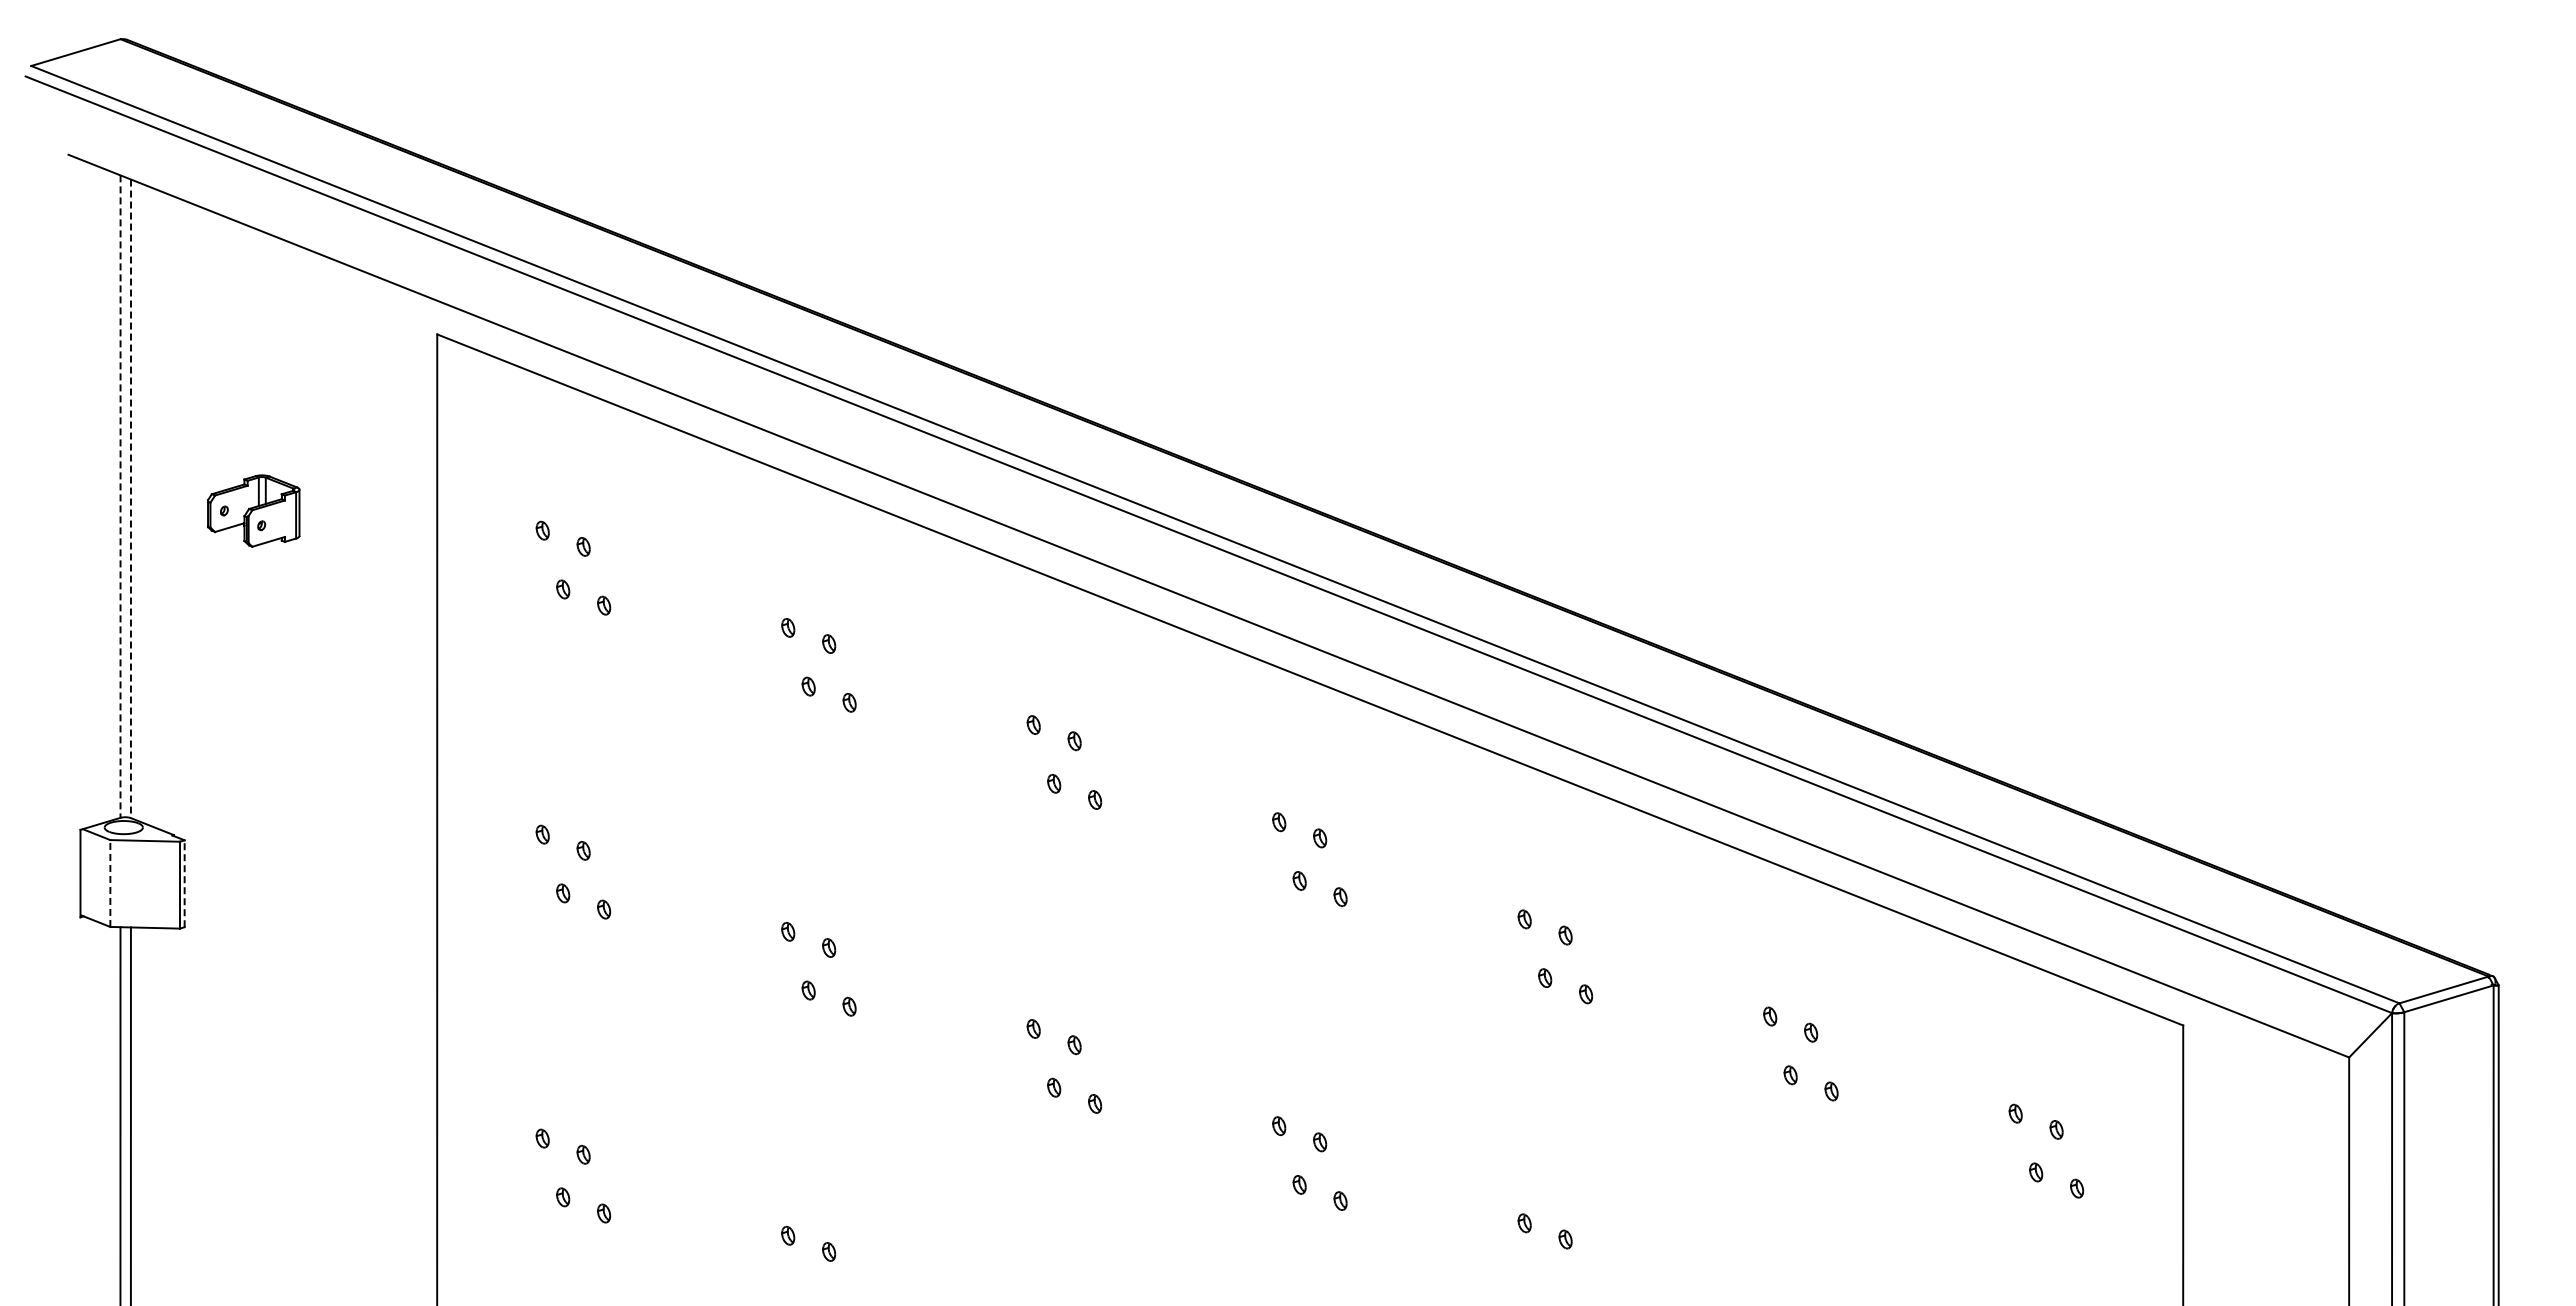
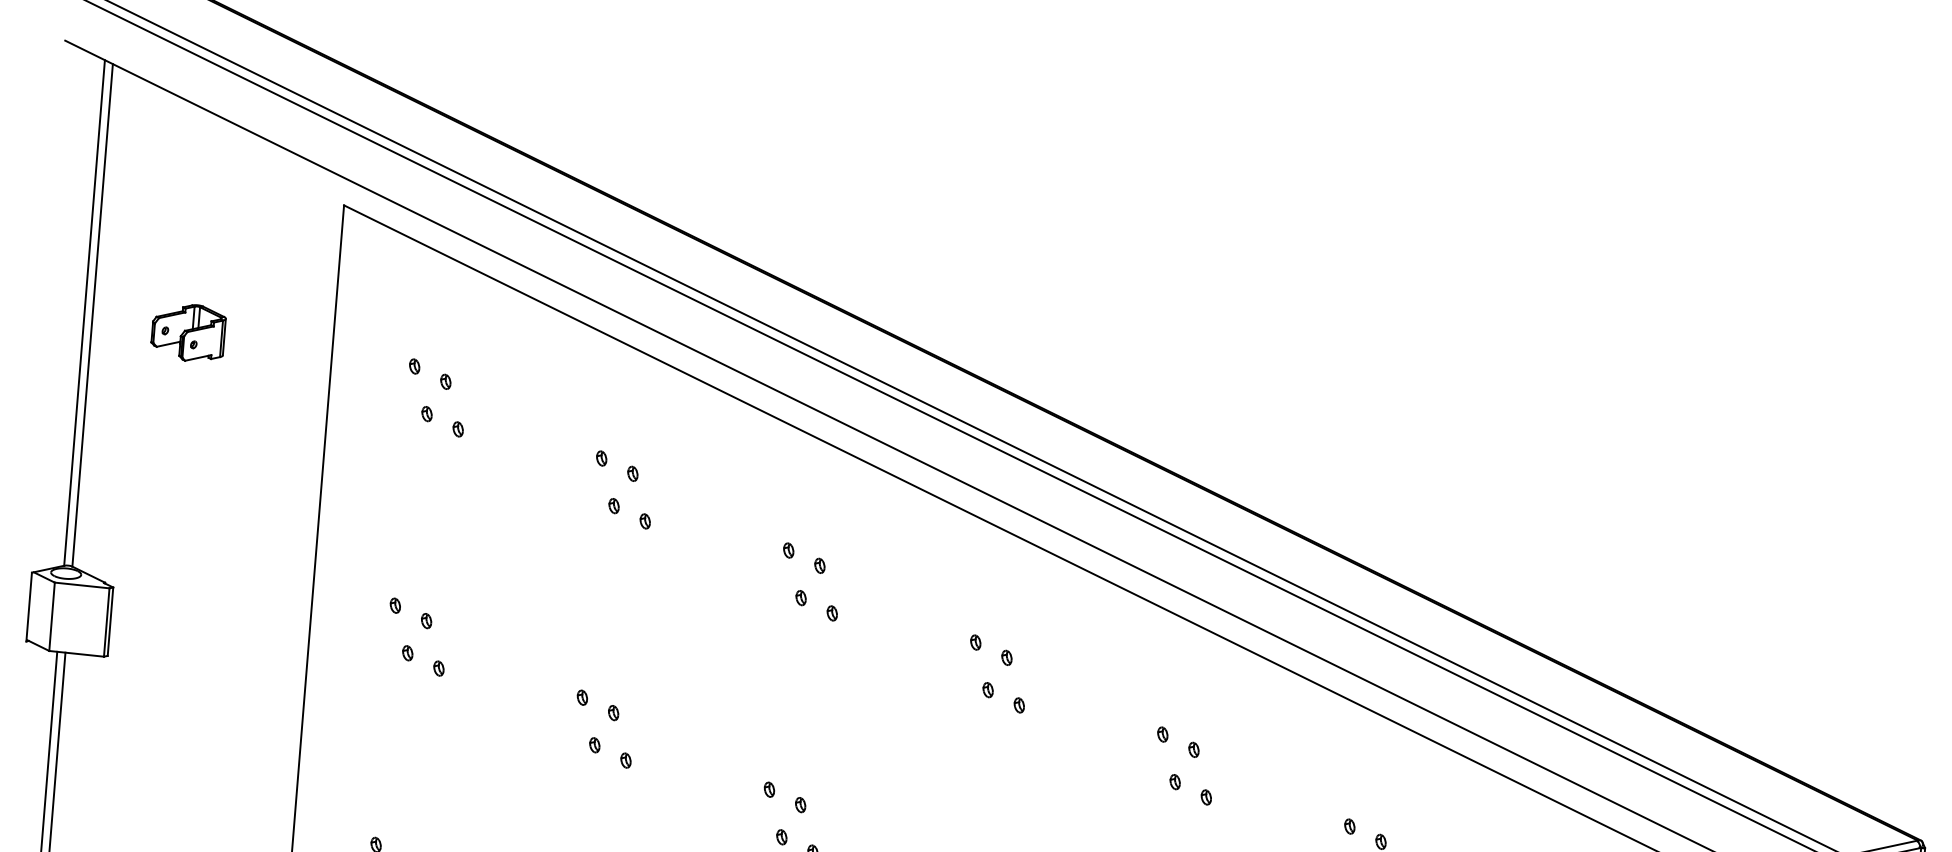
line: (120, 497) -> (84, 313), dashed -> solid
line: (130, 499) -> (92, 315), dashed -> solid
line: (110, 883) -> (52, 616), dashed -> solid
line: (184, 883) -> (110, 621), dashed -> solid

